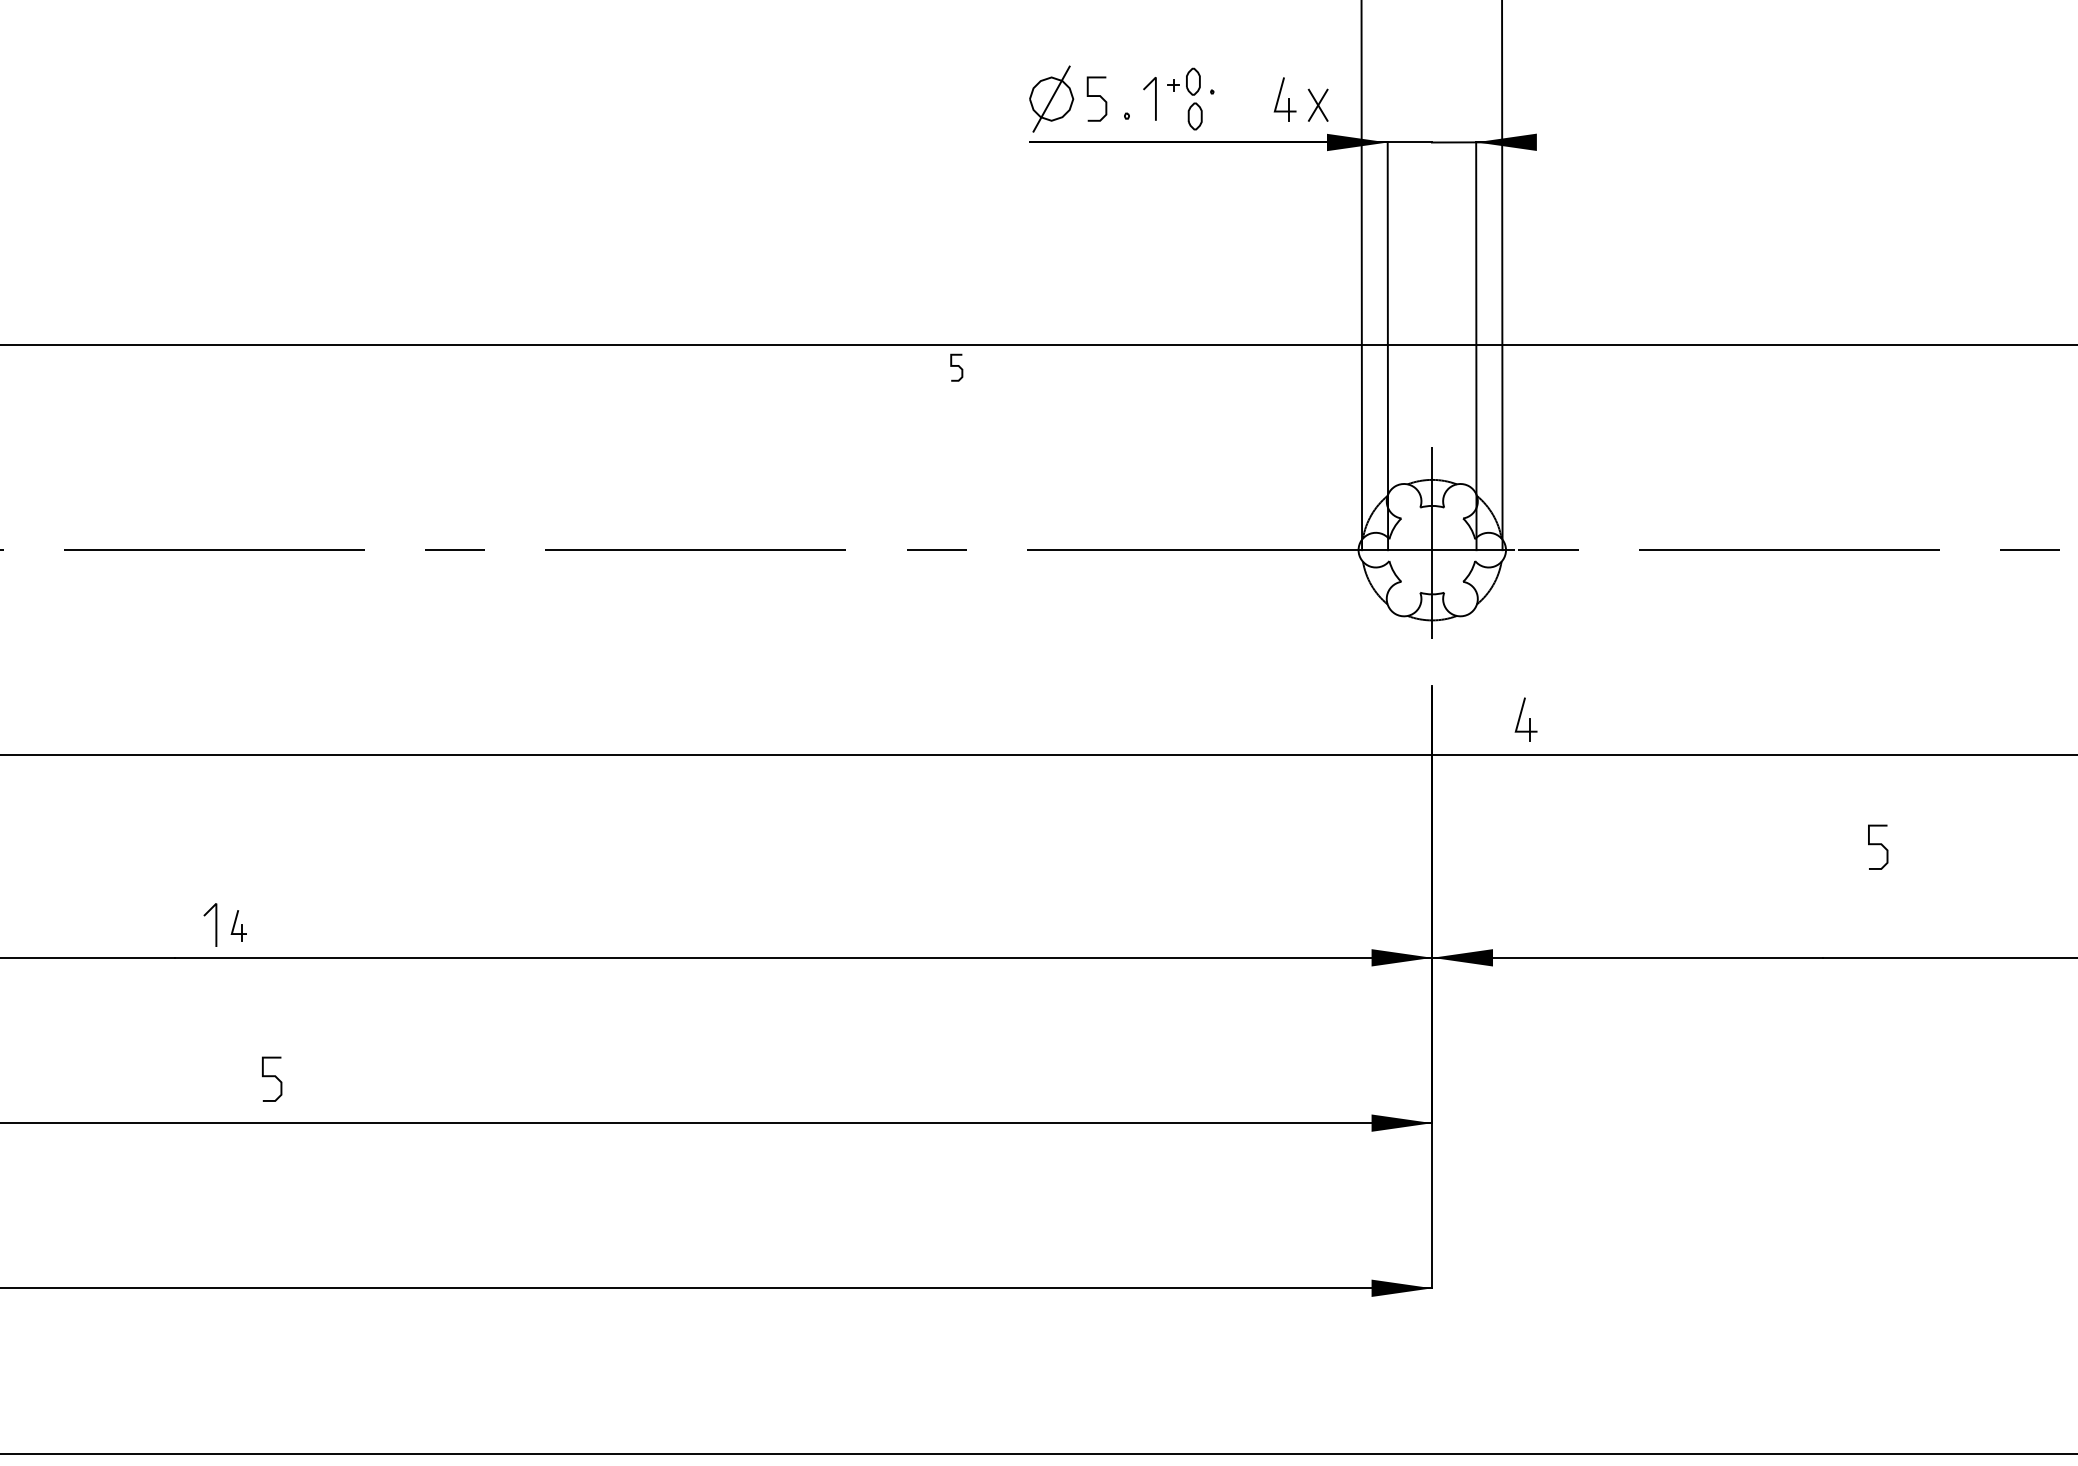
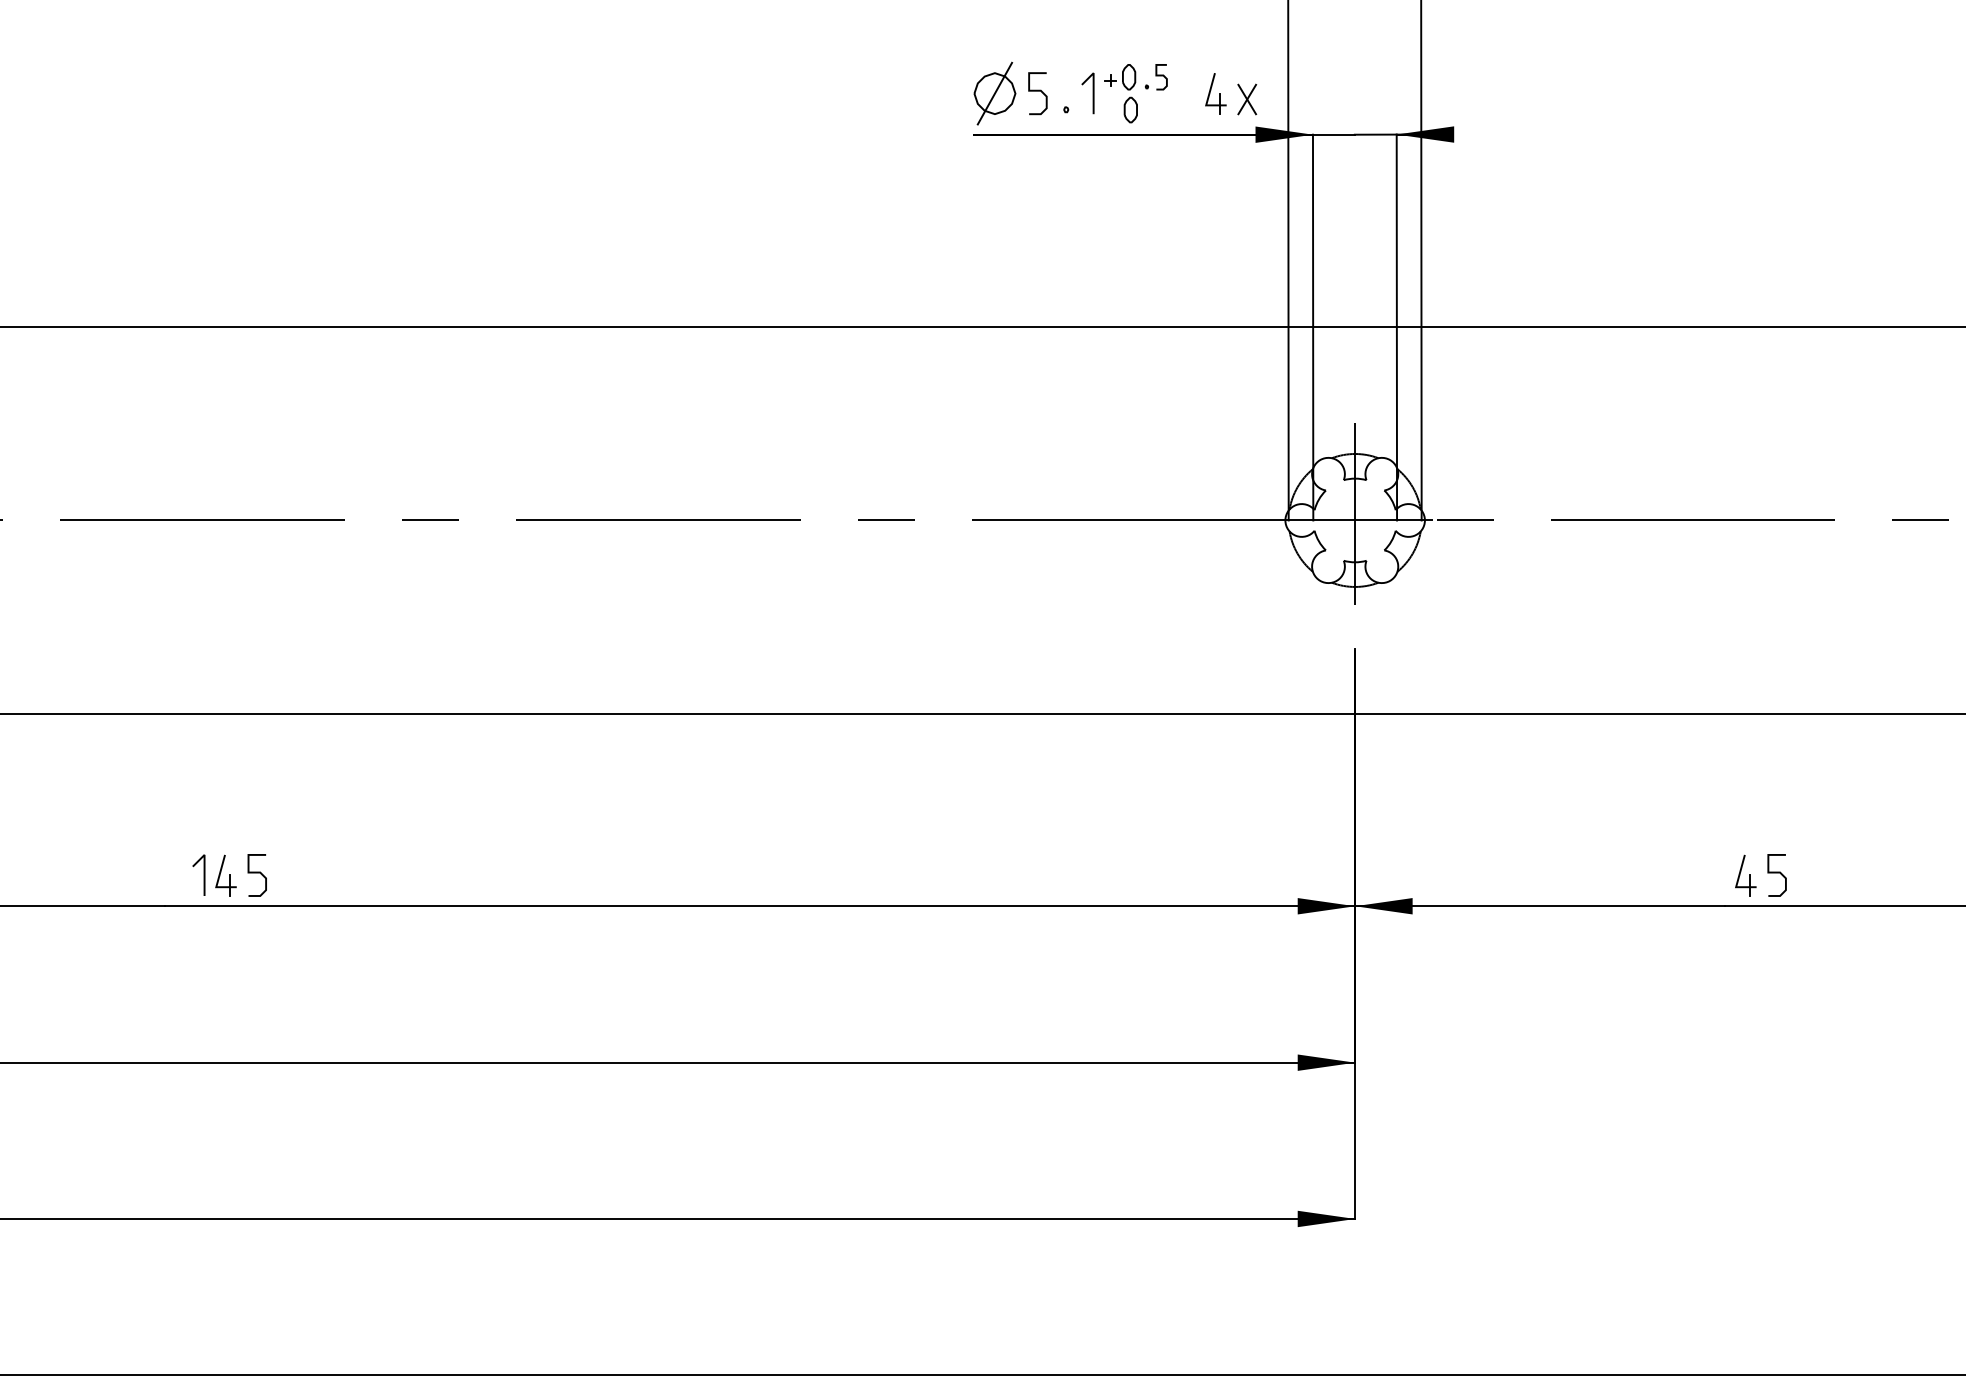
curve: (956, 366) -> (1161, 76), moved
part: (1525, 719) -> (1745, 875), moved
curve: (1878, 845) -> (1777, 873), moved
part: (238, 925) -> (225, 875), size x1.43
curve: (272, 1077) -> (257, 873), moved

